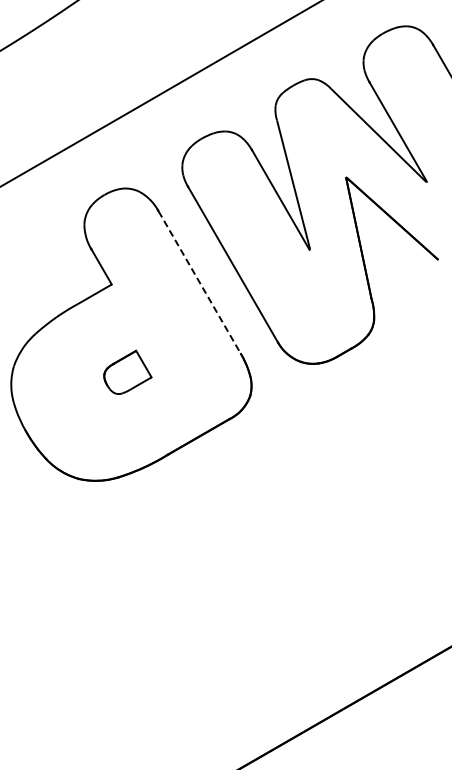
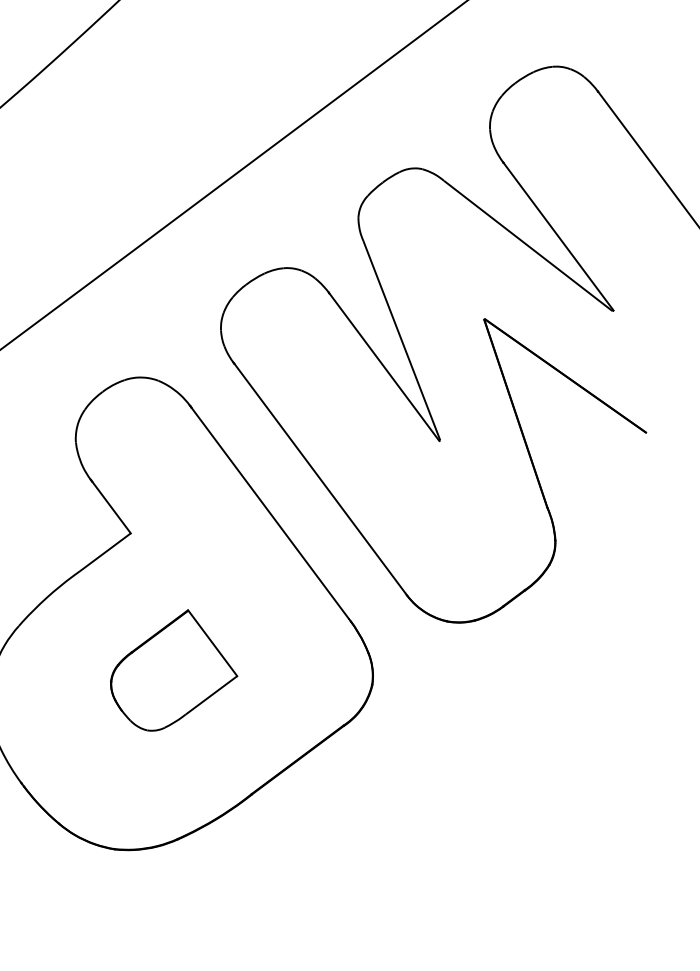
line: (199, 282) -> (270, 513), dashed -> solid
part: (127, 372) -> (172, 670), size x1.67

